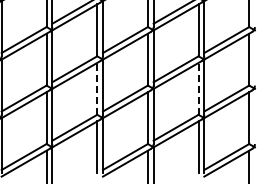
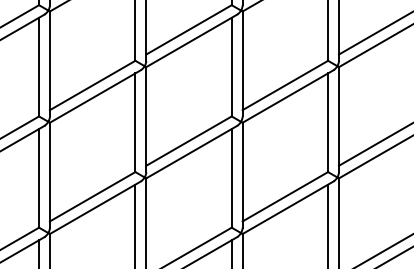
line: (97, 88) -> (135, 122), dashed -> solid
line: (198, 88) -> (327, 122), dashed -> solid

